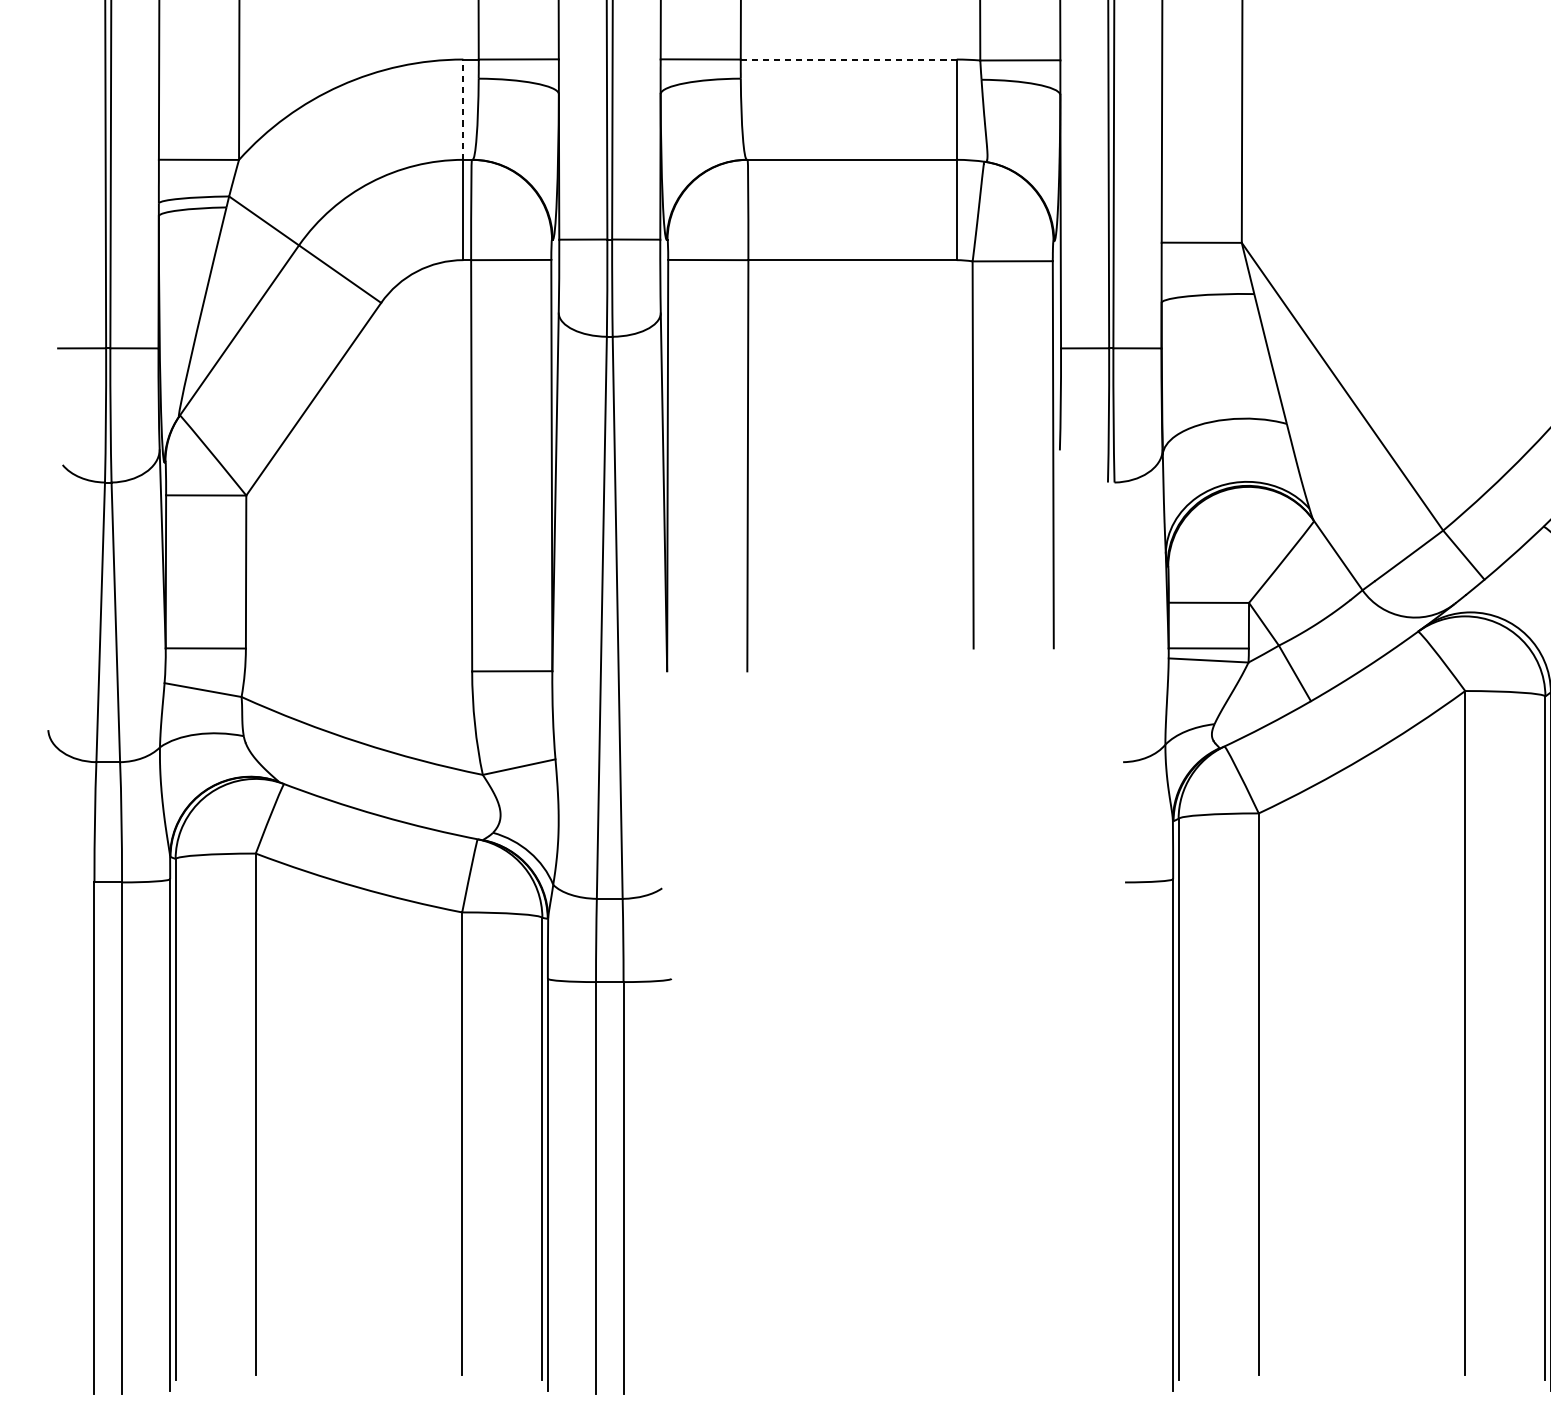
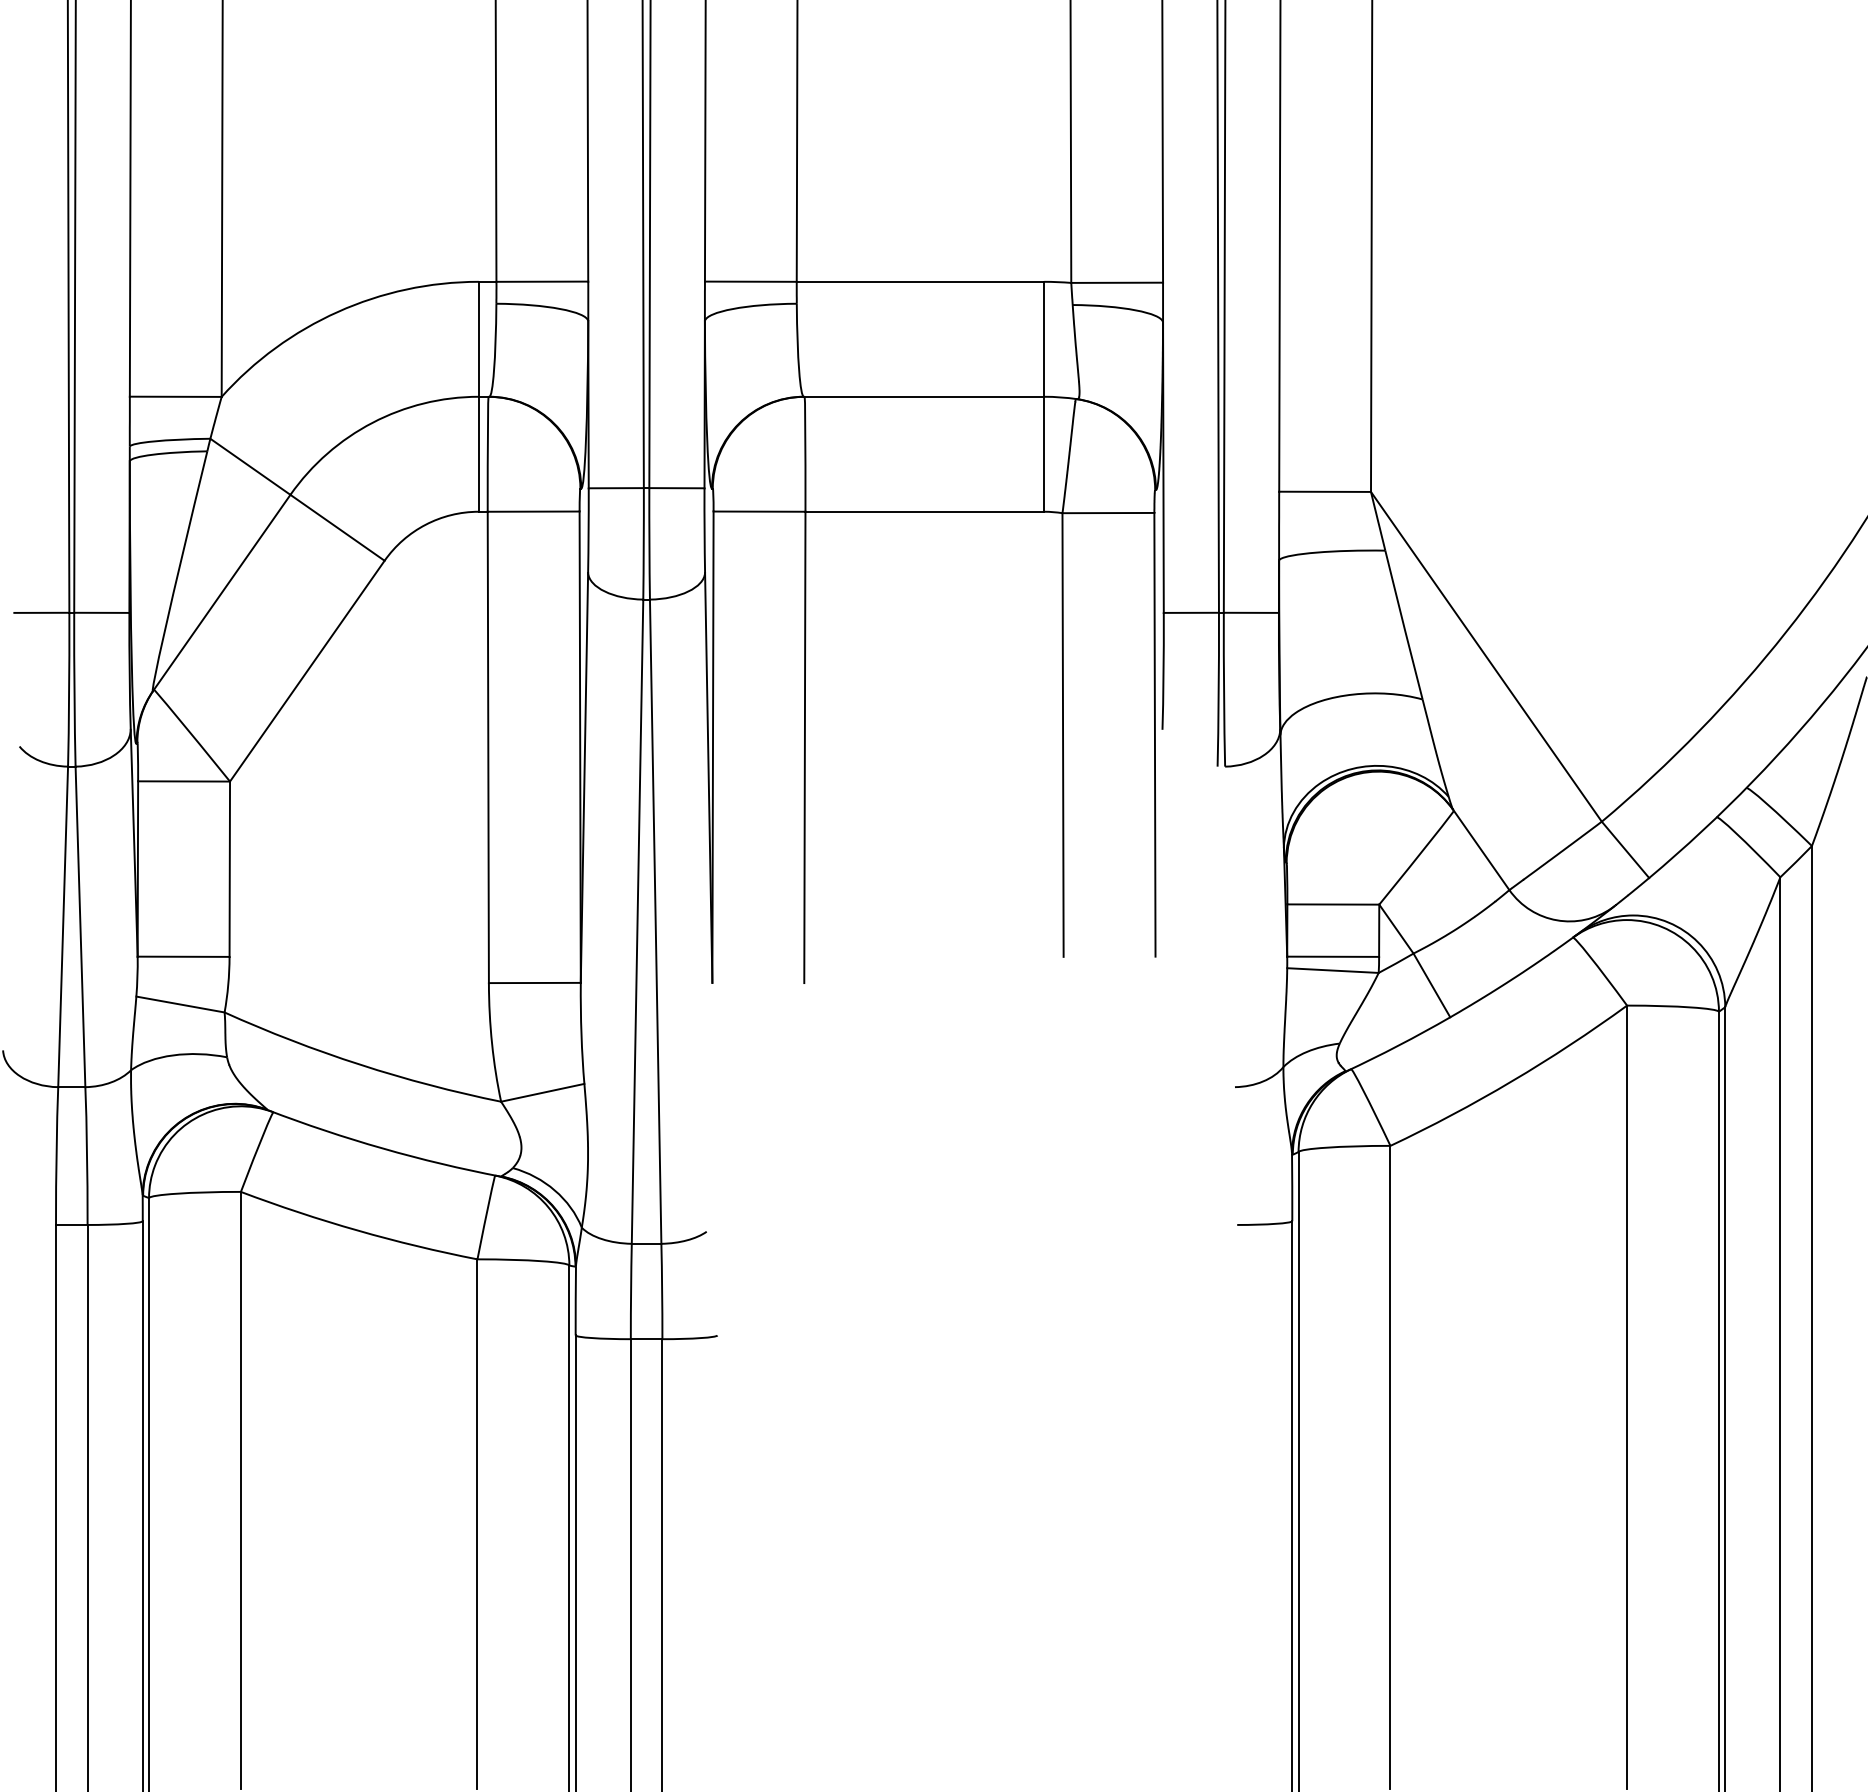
line: (848, 59) -> (920, 281), dashed -> solid
line: (463, 108) -> (478, 338), dashed -> solid

